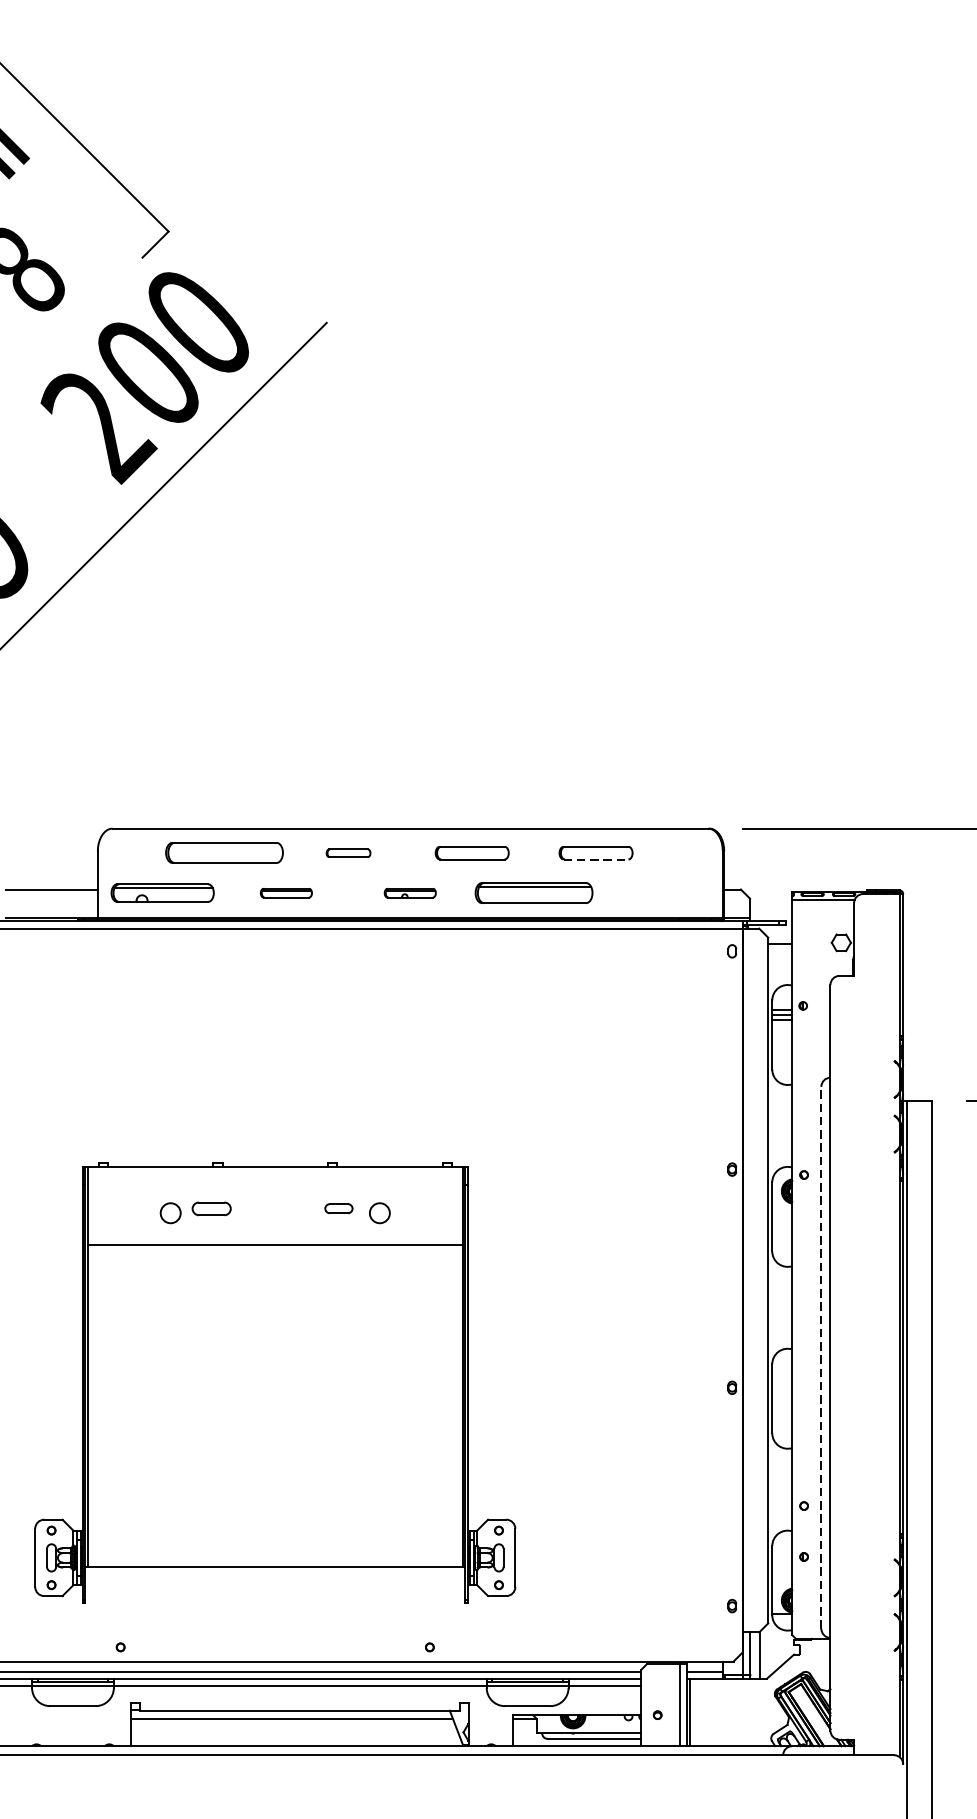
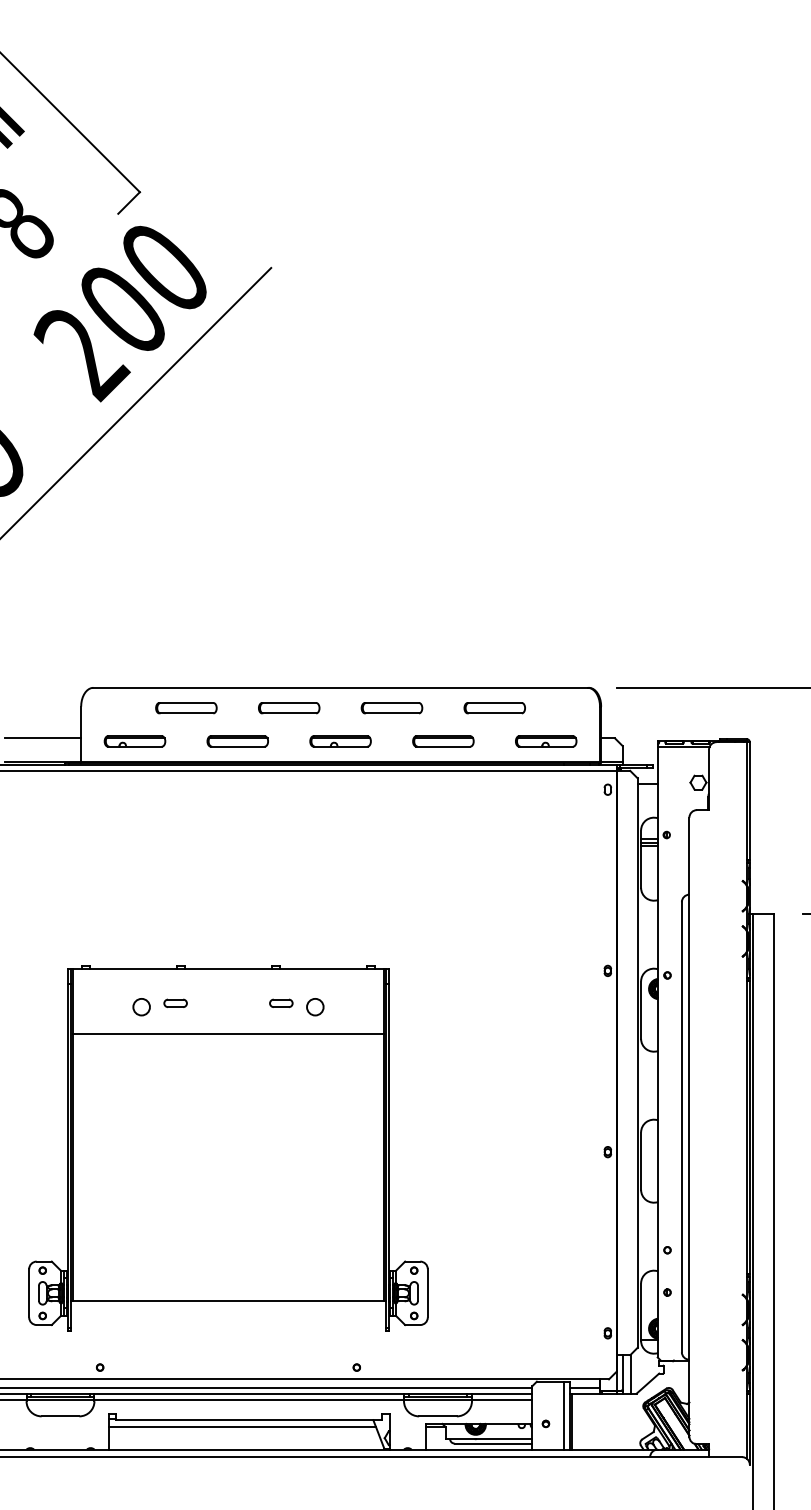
part: (224, 853) -> (186, 708), size x0.62
part: (348, 853) -> (289, 708), size x1.67
line: (595, 859) -> (494, 713), dashed -> solid
part: (162, 893) -> (134, 741), size x0.71
part: (286, 893) -> (237, 741), size x1.43
part: (410, 893) -> (340, 741), size x1.43
part: (534, 893) -> (443, 741), size x0.62
part: (658, 893) -> (546, 741), added
part: (211, 1207) -> (175, 1002), size x0.71
line: (820, 1358) -> (681, 1127), dashed -> solid

